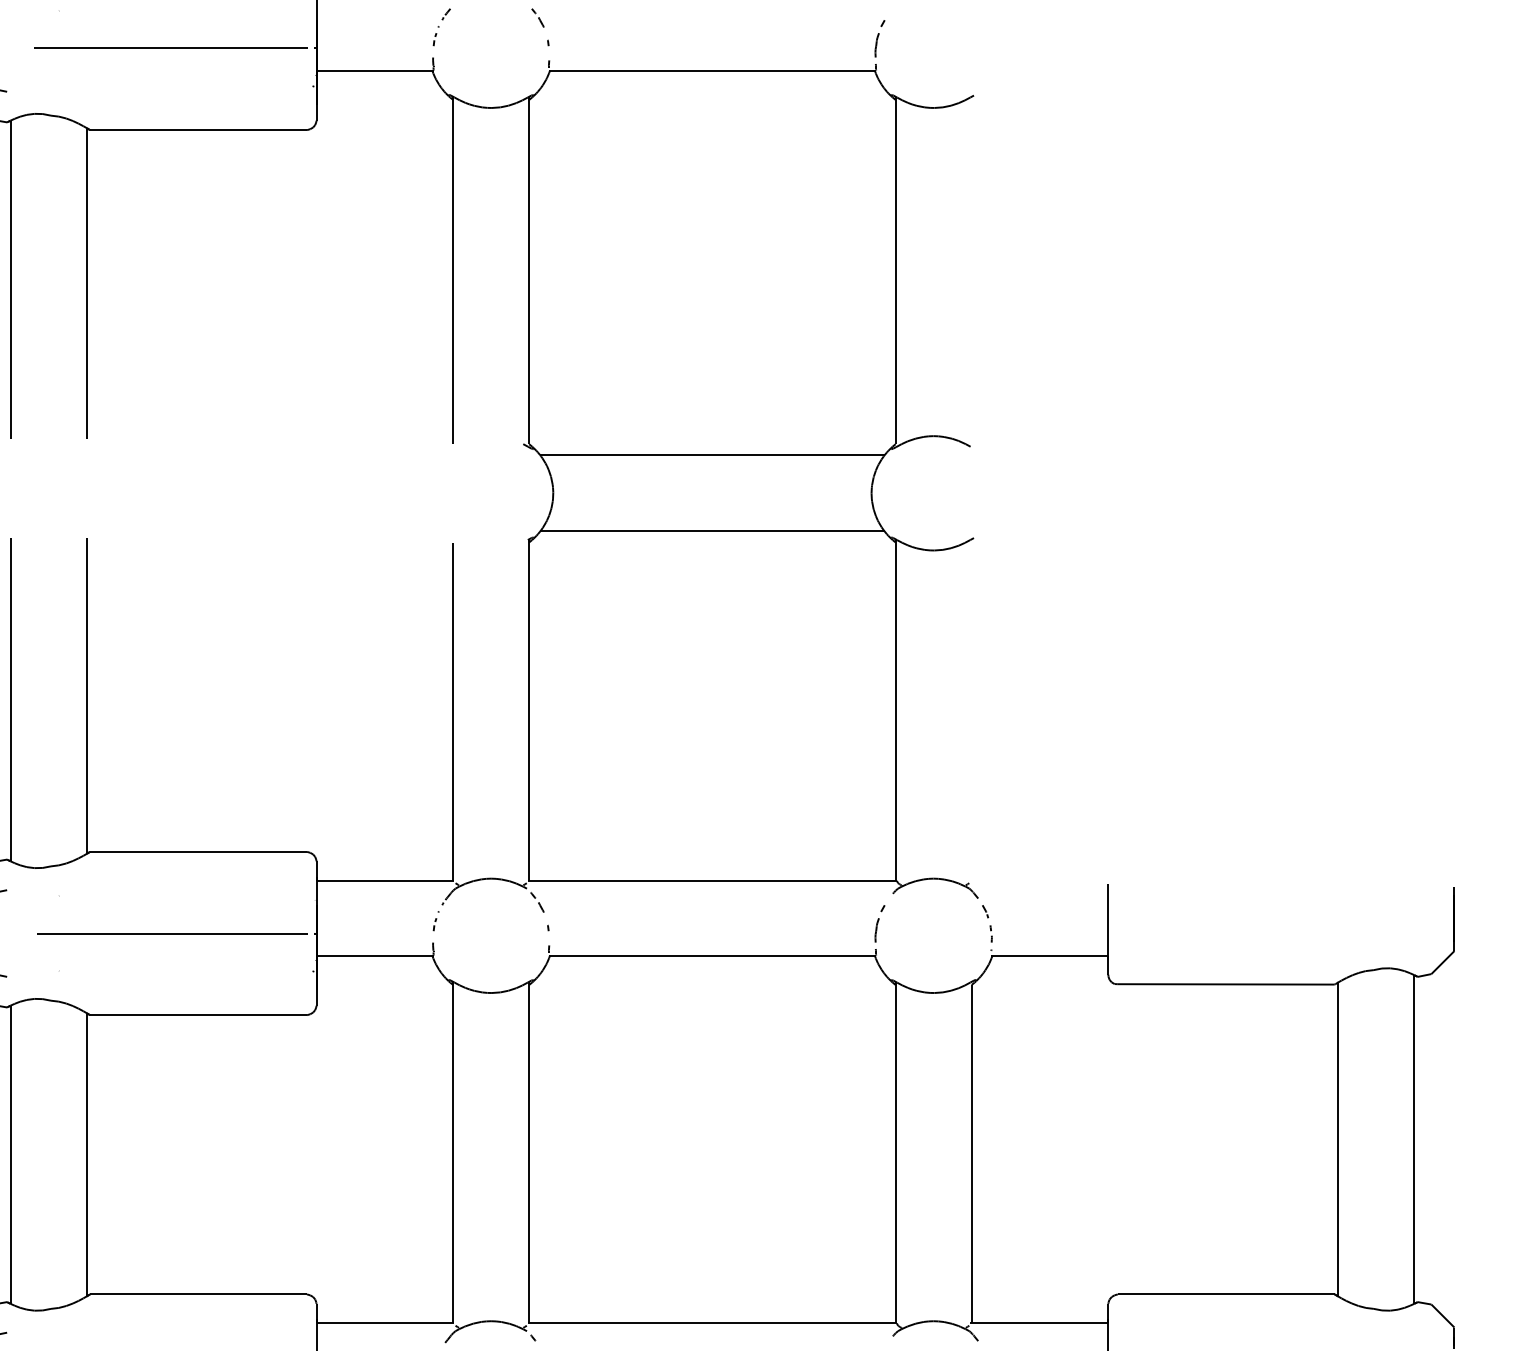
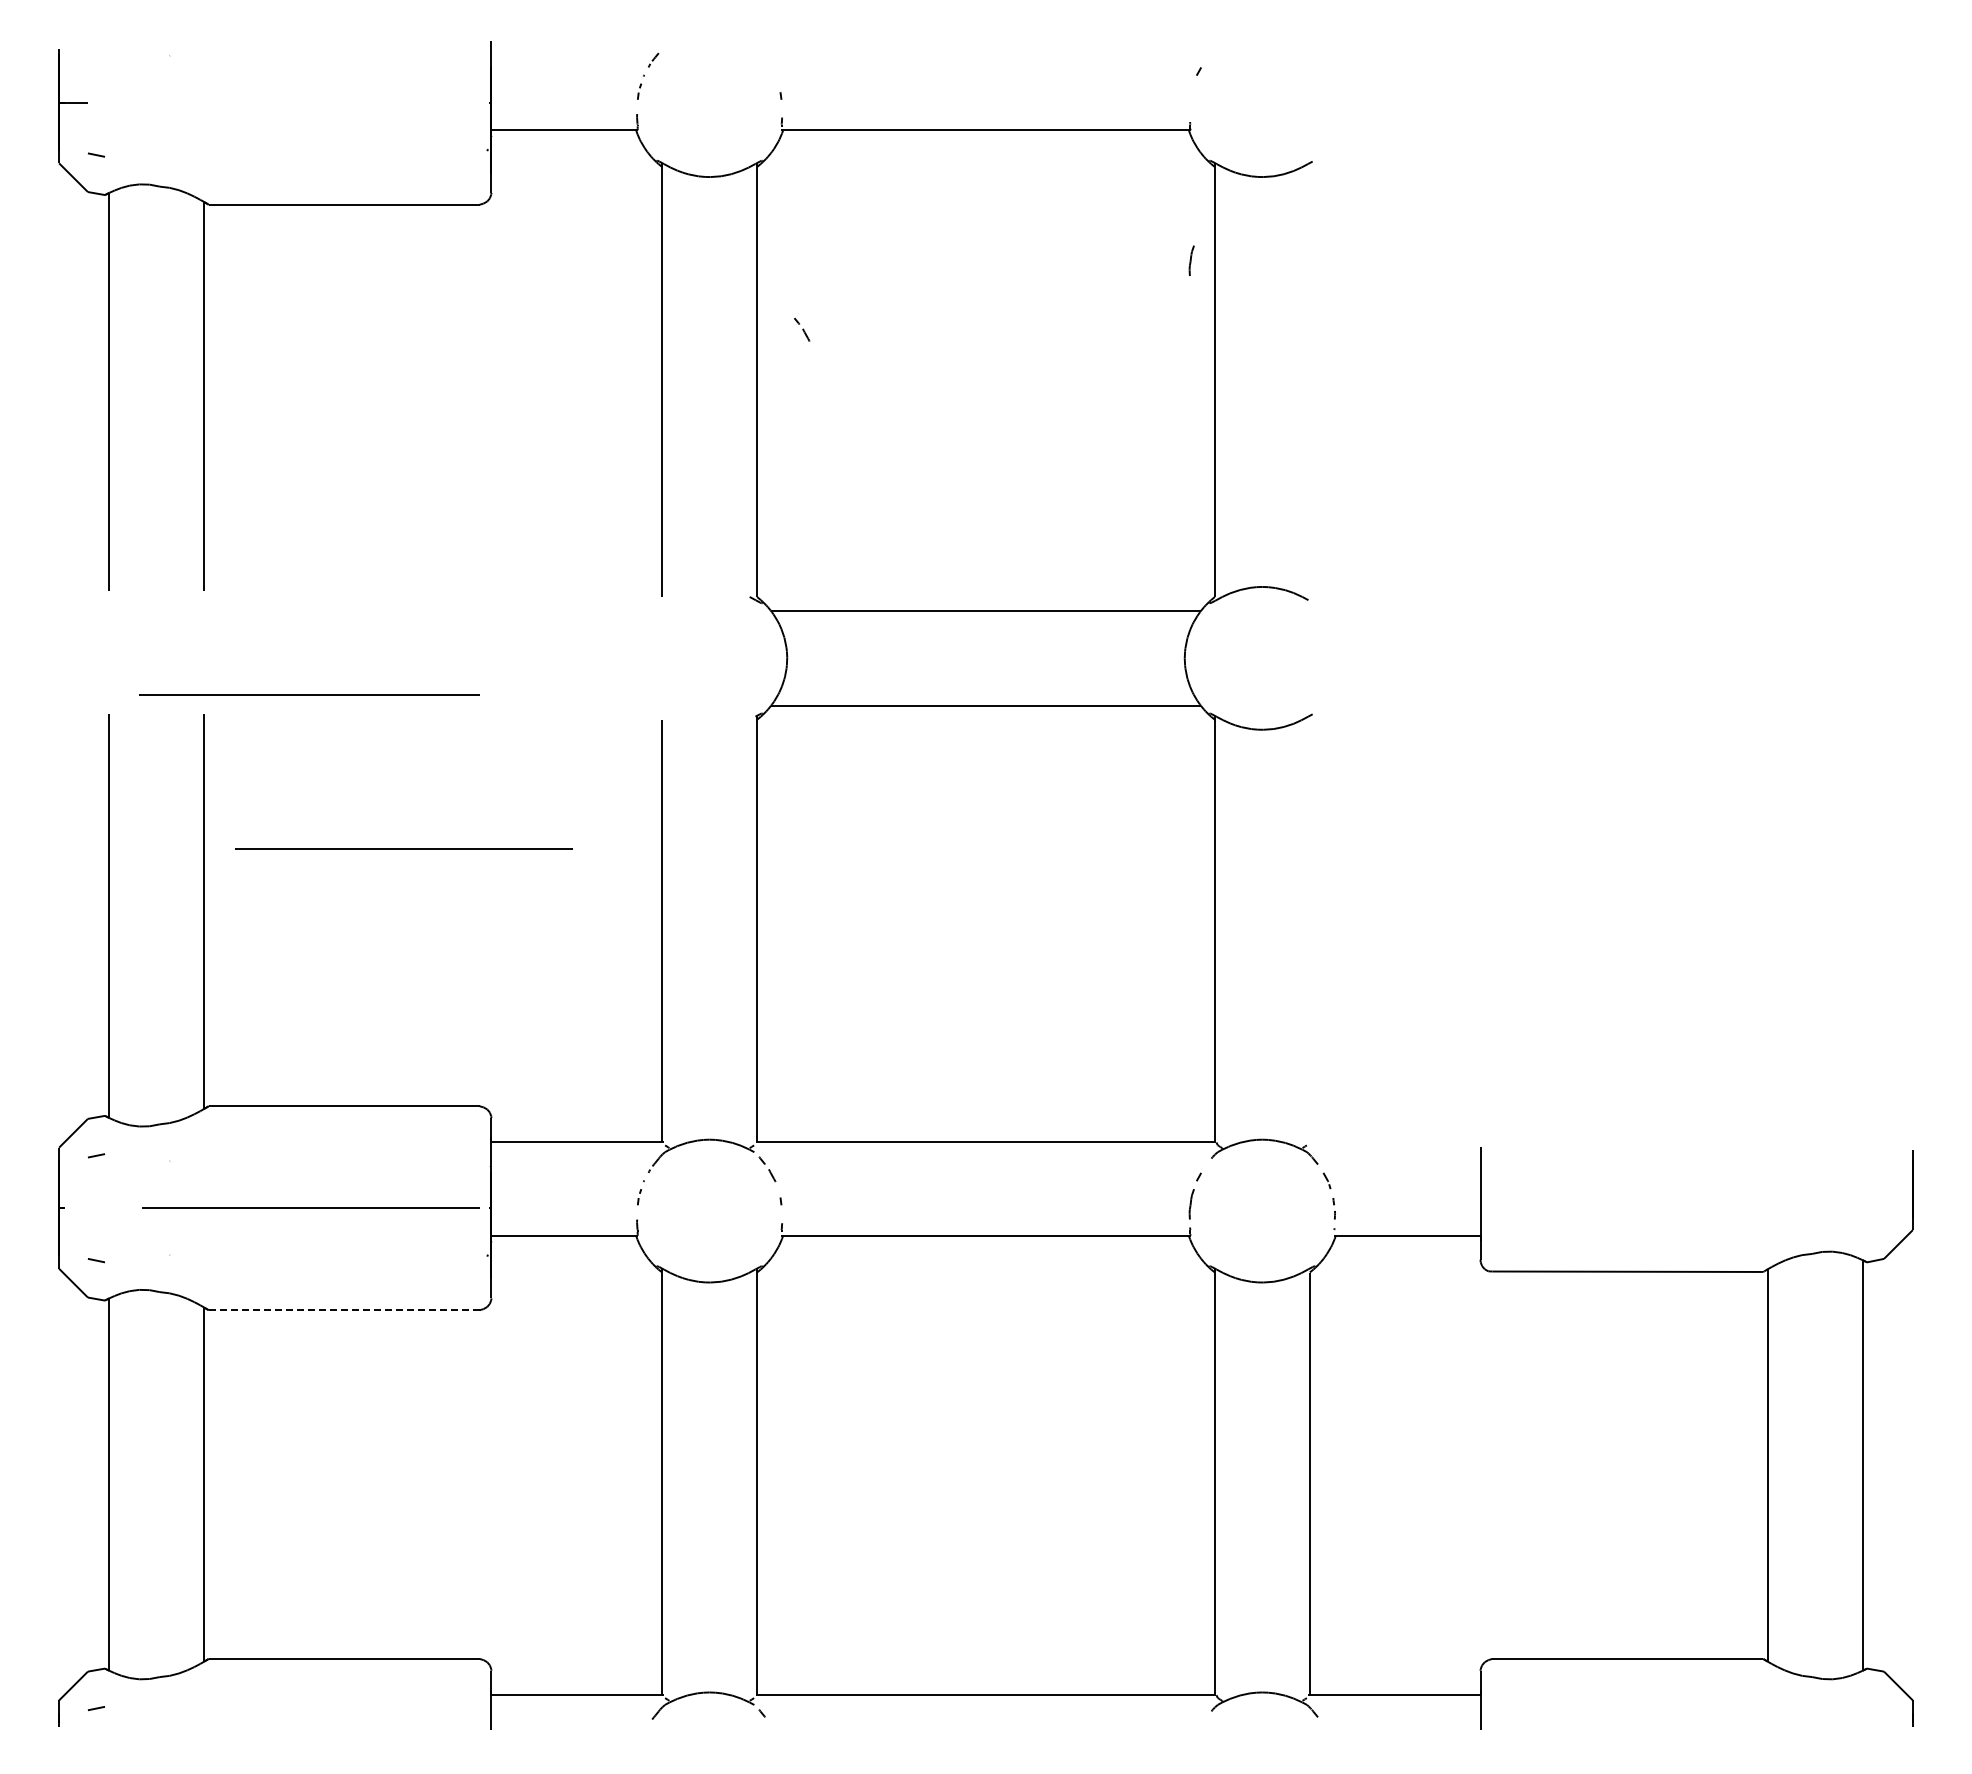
part: (538, 17) -> (802, 329), moved
line: (876, 45) -> (1191, 260), moved
line: (170, 48) -> (309, 694), moved
line: (246, 645) -> (403, 848), added
line: (198, 1015) -> (344, 1310), solid -> dashed

